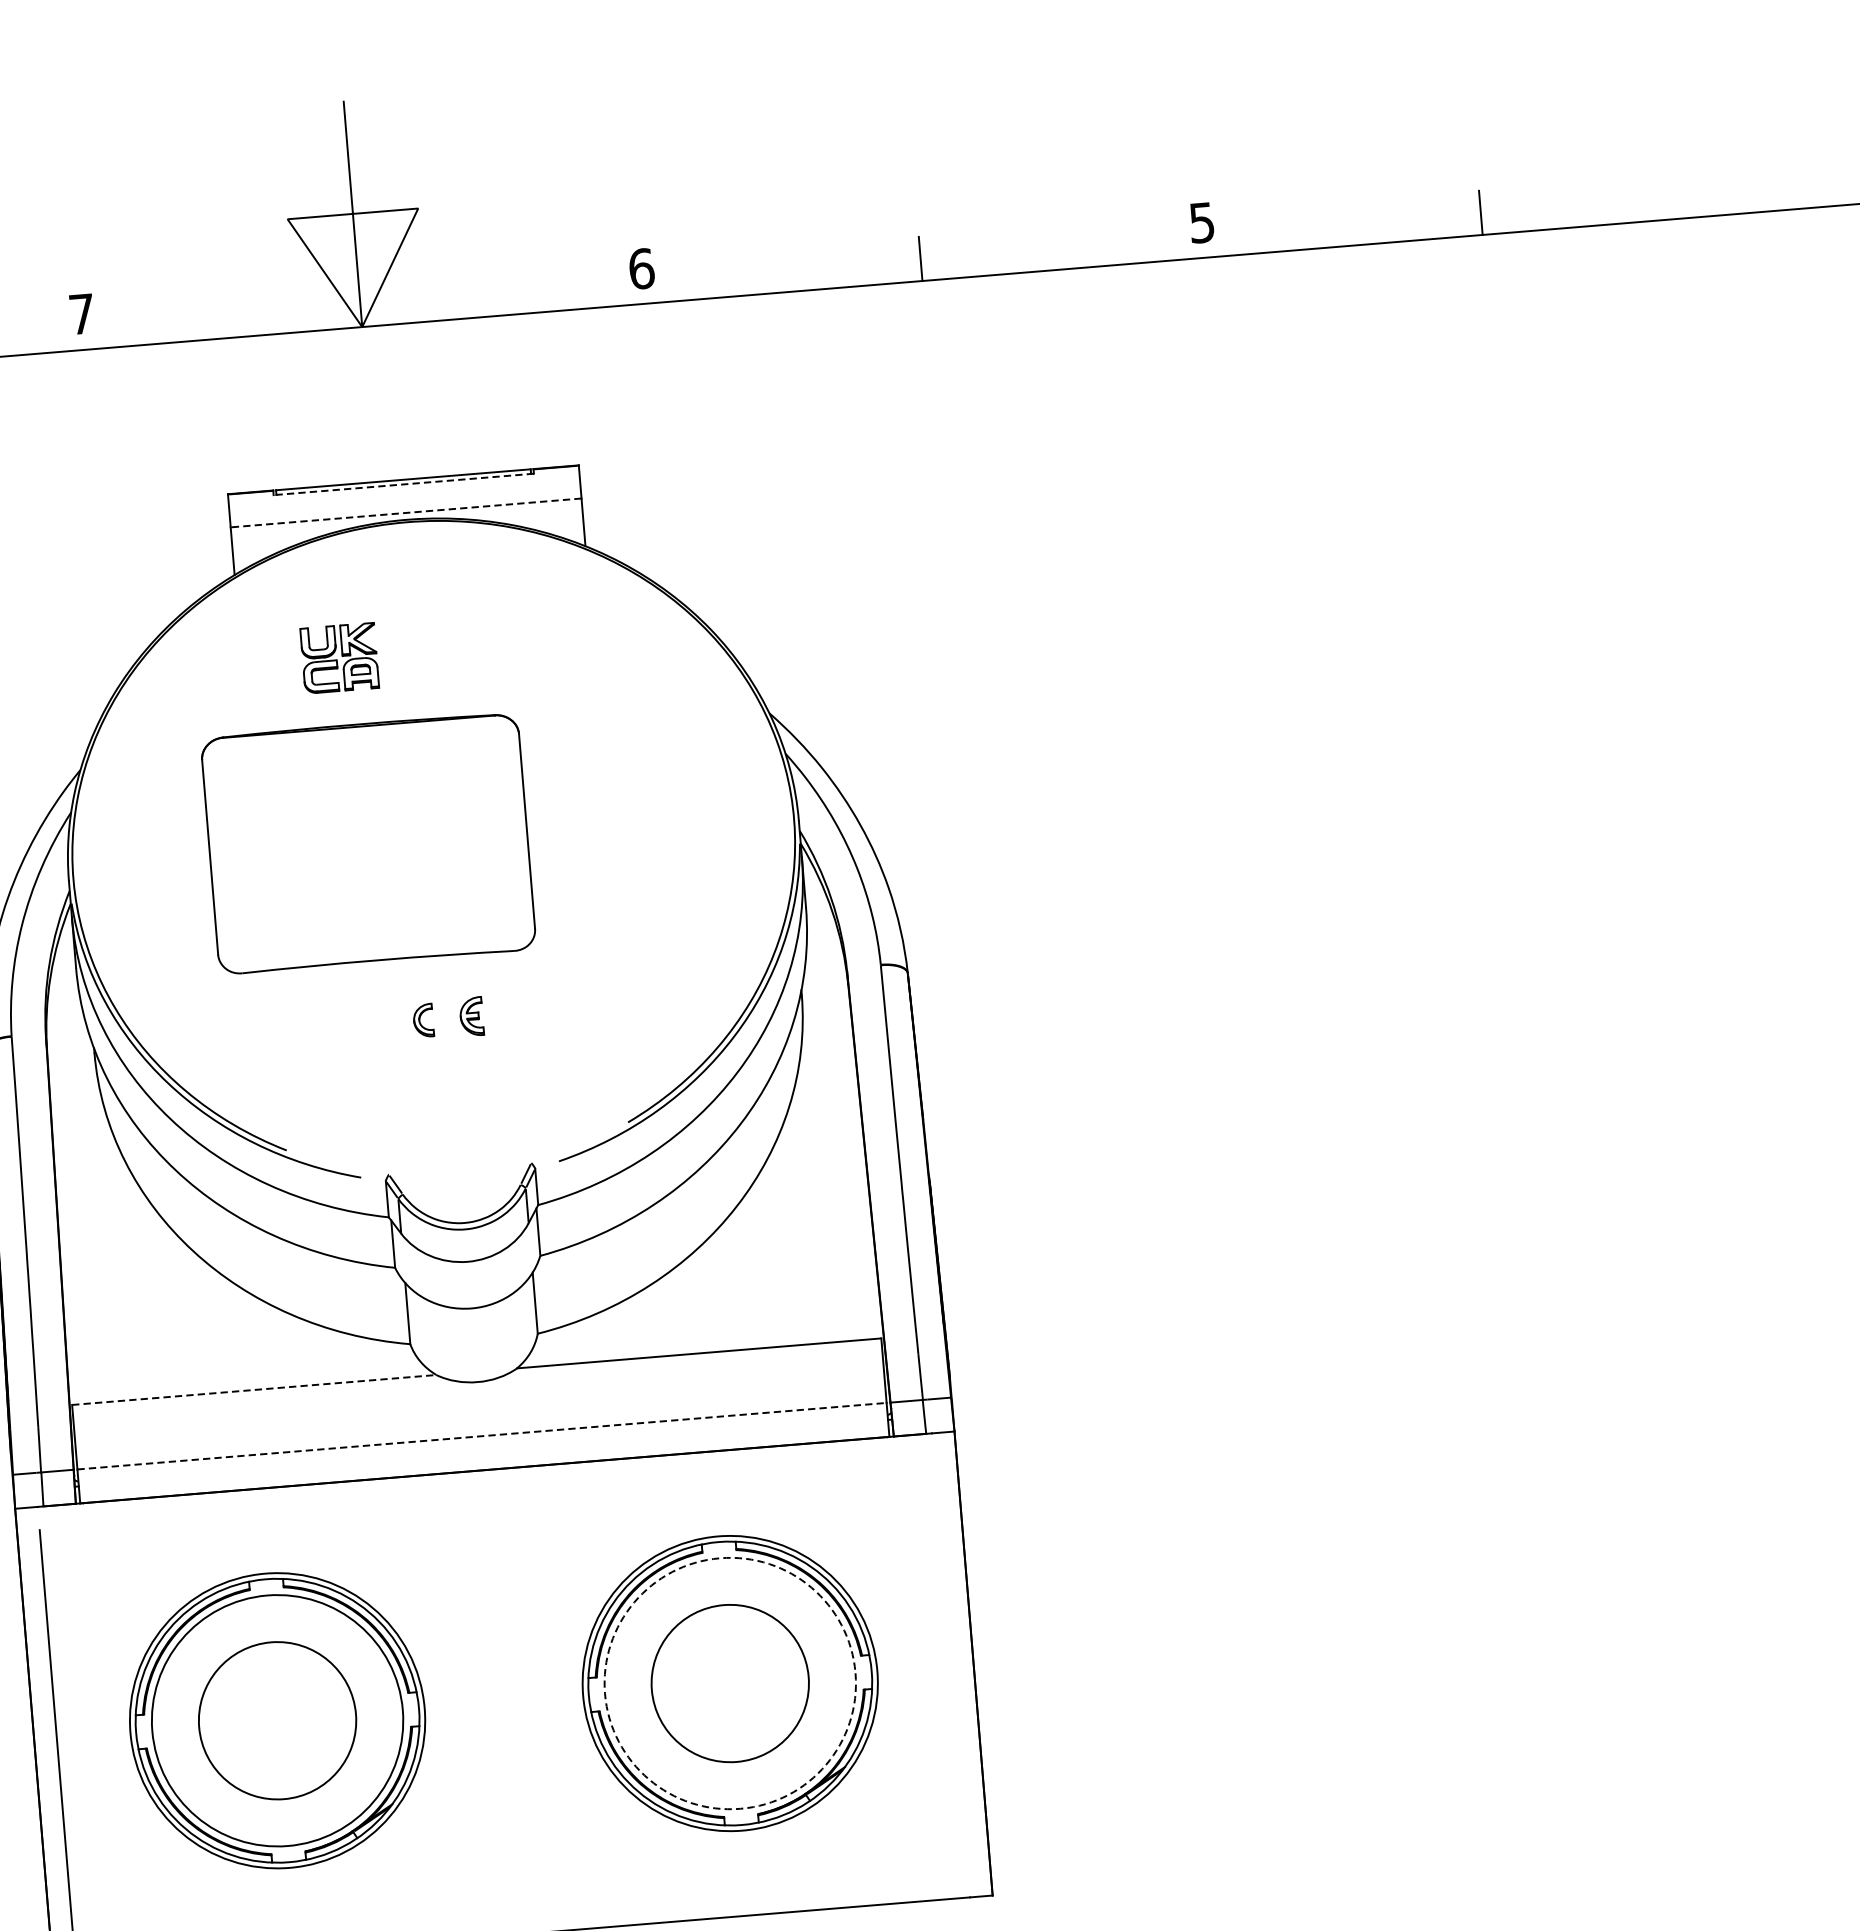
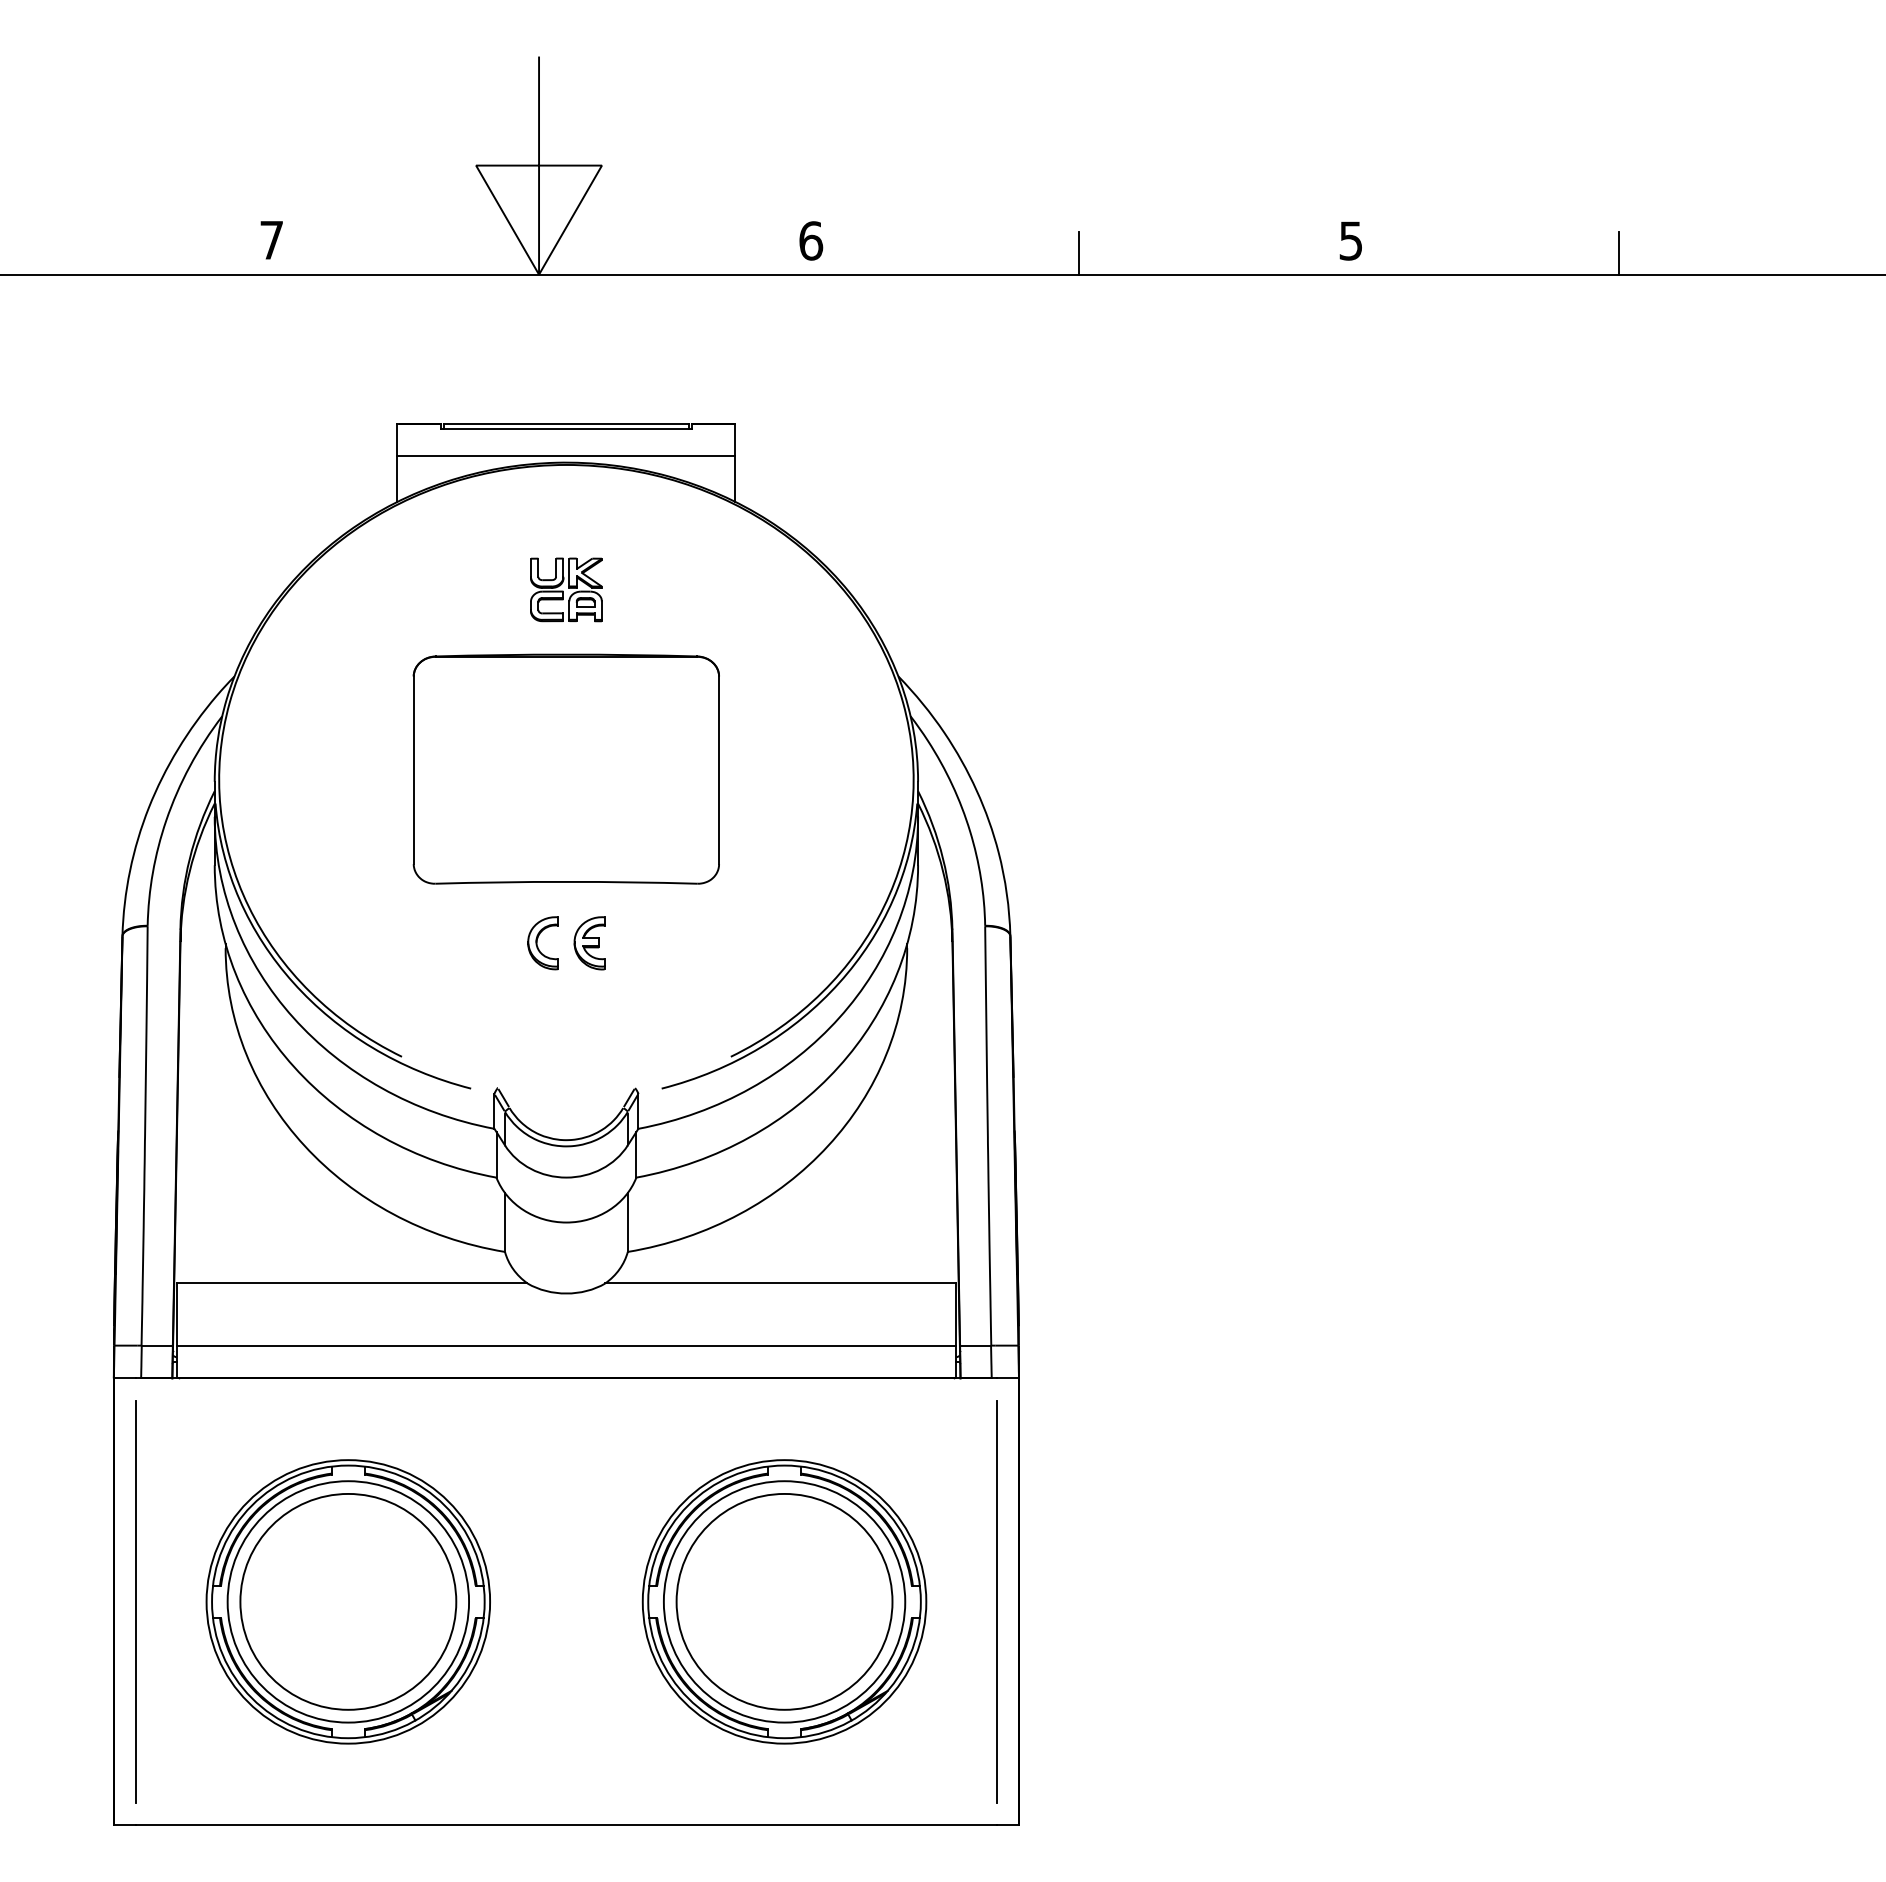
line: (402, 484) -> (565, 428), dashed -> solid
line: (405, 513) -> (565, 456), dashed -> solid
part: (339, 657) -> (566, 589), moved
part: (367, 842) -> (565, 768), moved
part: (471, 1016) -> (589, 943), size x1.43
part: (422, 1020) -> (542, 943), size x1.67
line: (254, 1389) -> (352, 1283), dashed -> solid
line: (482, 1436) -> (566, 1345), dashed -> solid
line: (951, 1664) -> (997, 1601), added
circle: (730, 1683) -> (784, 1601), dashed -> solid
circle: (730, 1683) -> (784, 1601), size x1.43
circle: (277, 1720) -> (348, 1601), size x1.43

